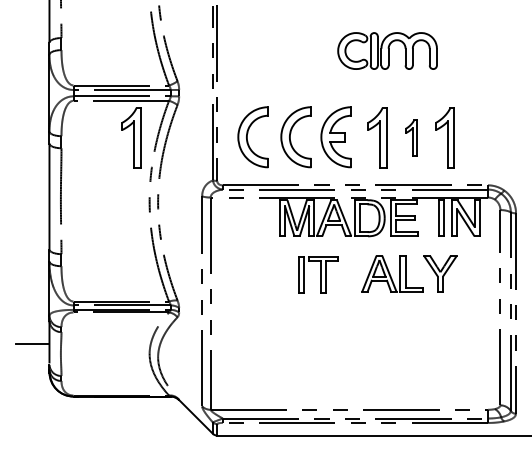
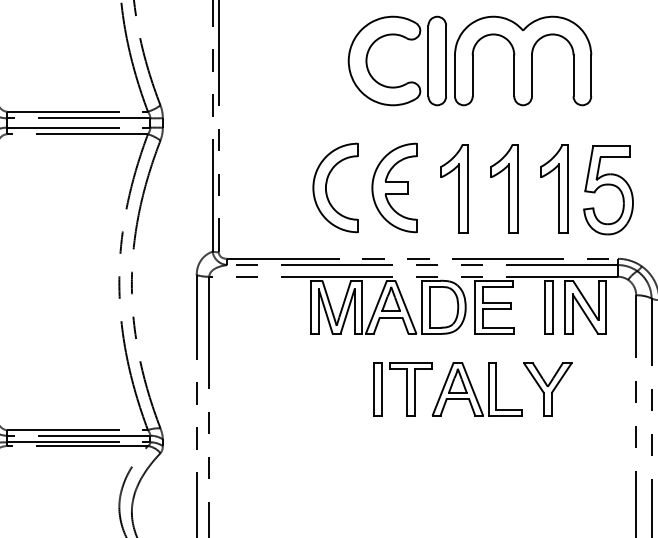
part: (387, 50) -> (469, 60), size x1.67
part: (131, 137) -> (92, 188), removed
part: (252, 137) -> (270, 188), removed
part: (410, 137) -> (503, 188), size x1.67
part: (481, 138) -> (608, 189), added
part: (318, 274) -> (403, 388), moved

